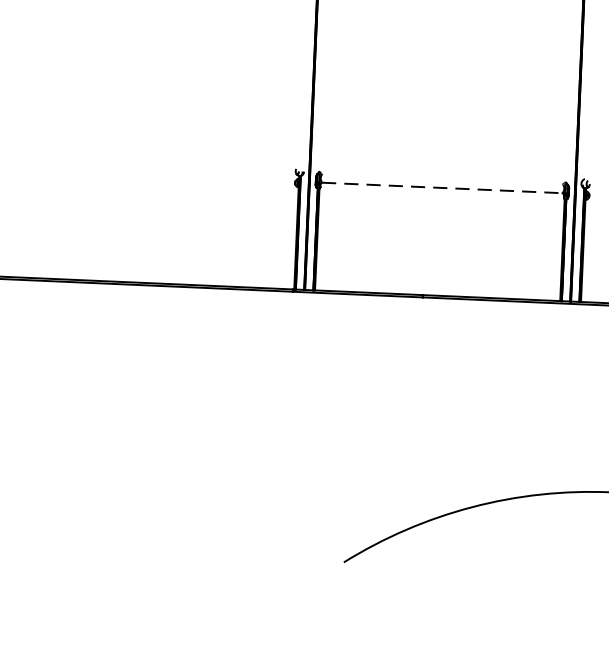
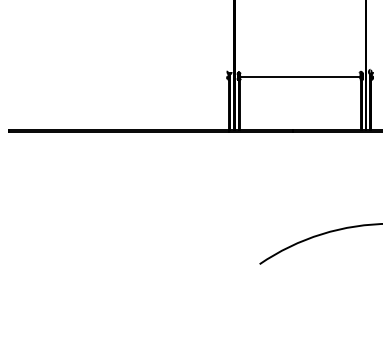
line: (442, 188) -> (300, 77), dashed -> solid

